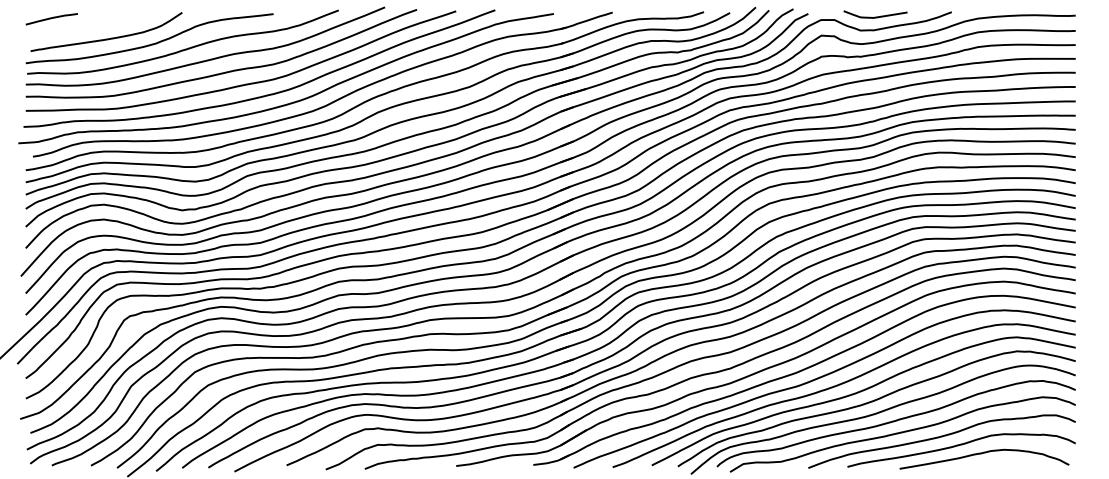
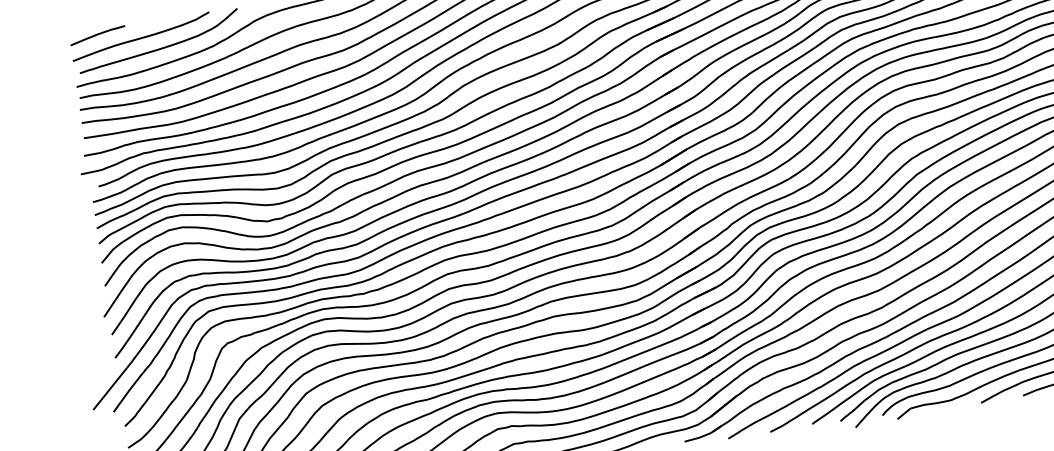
curve: (90, 26) -> (140, 37), added

